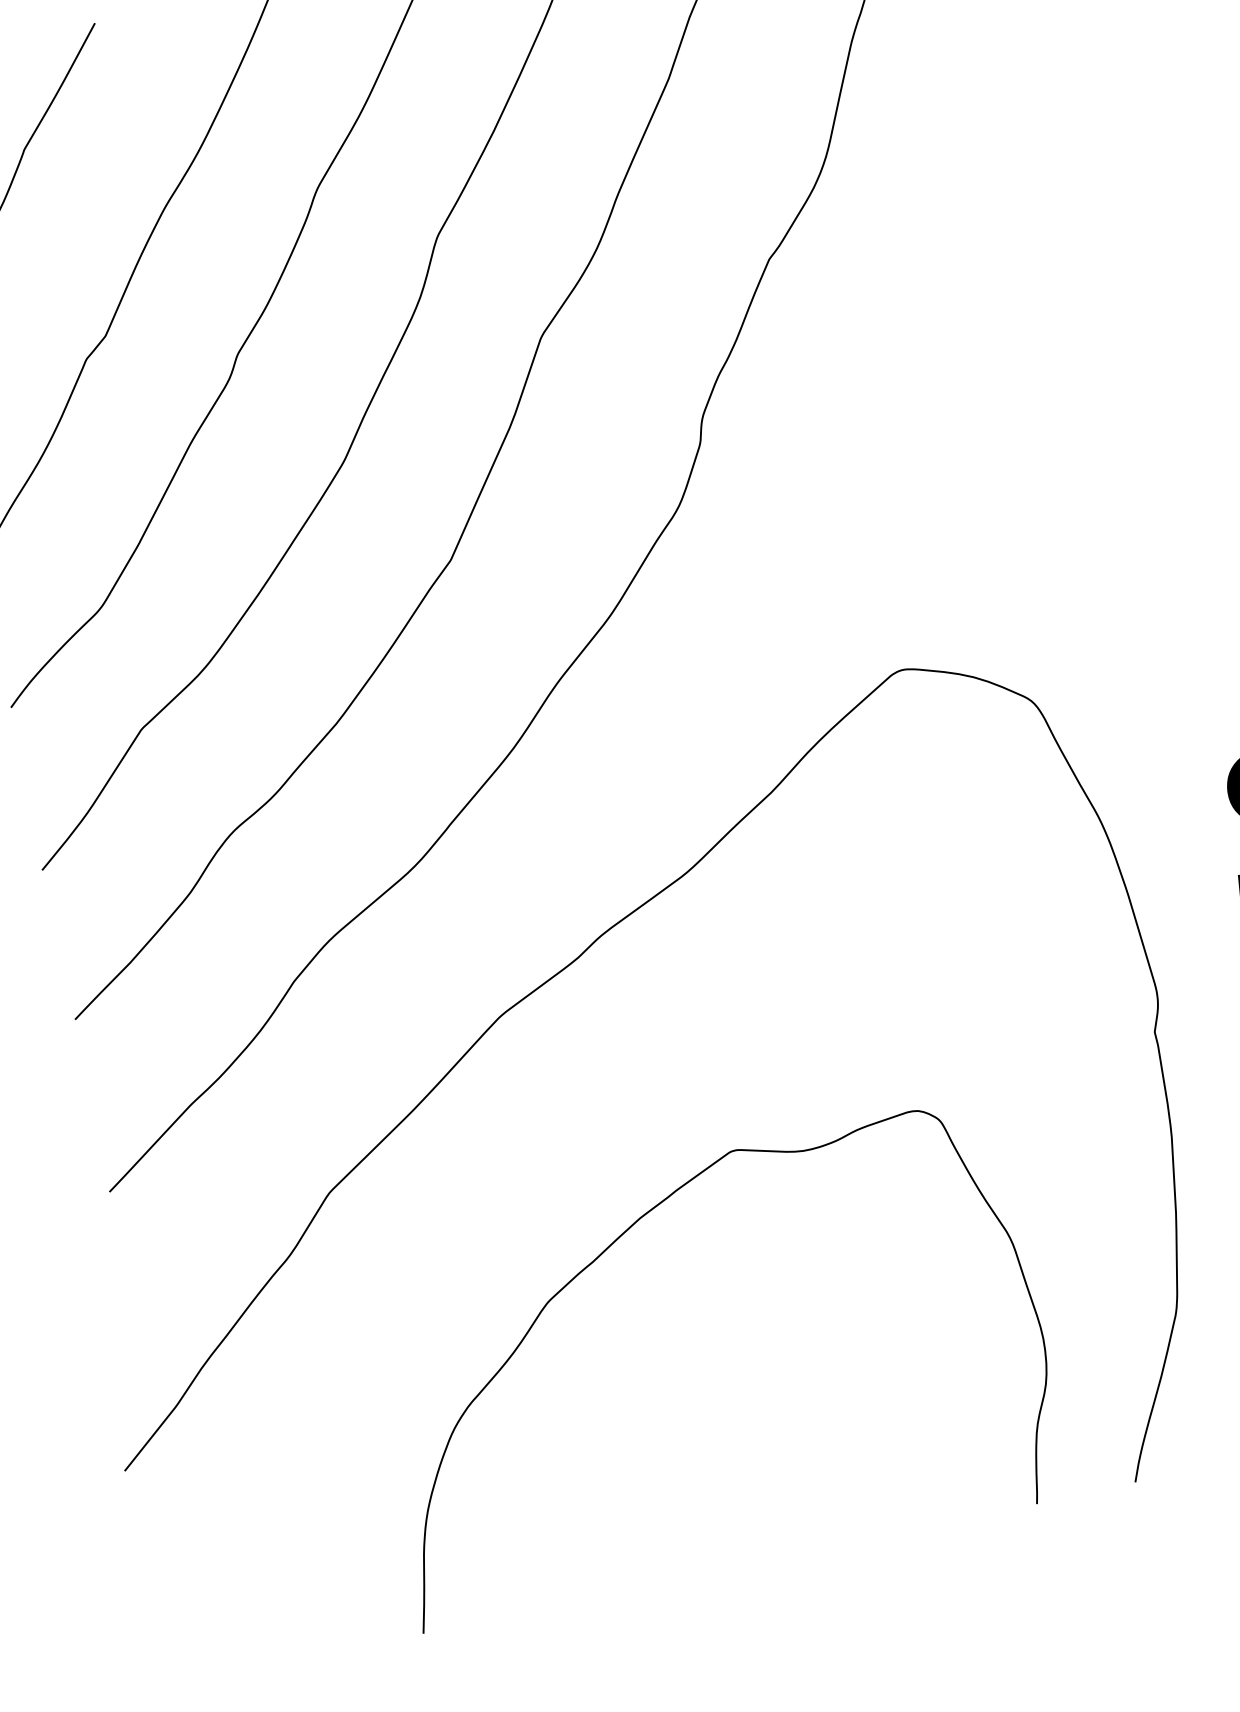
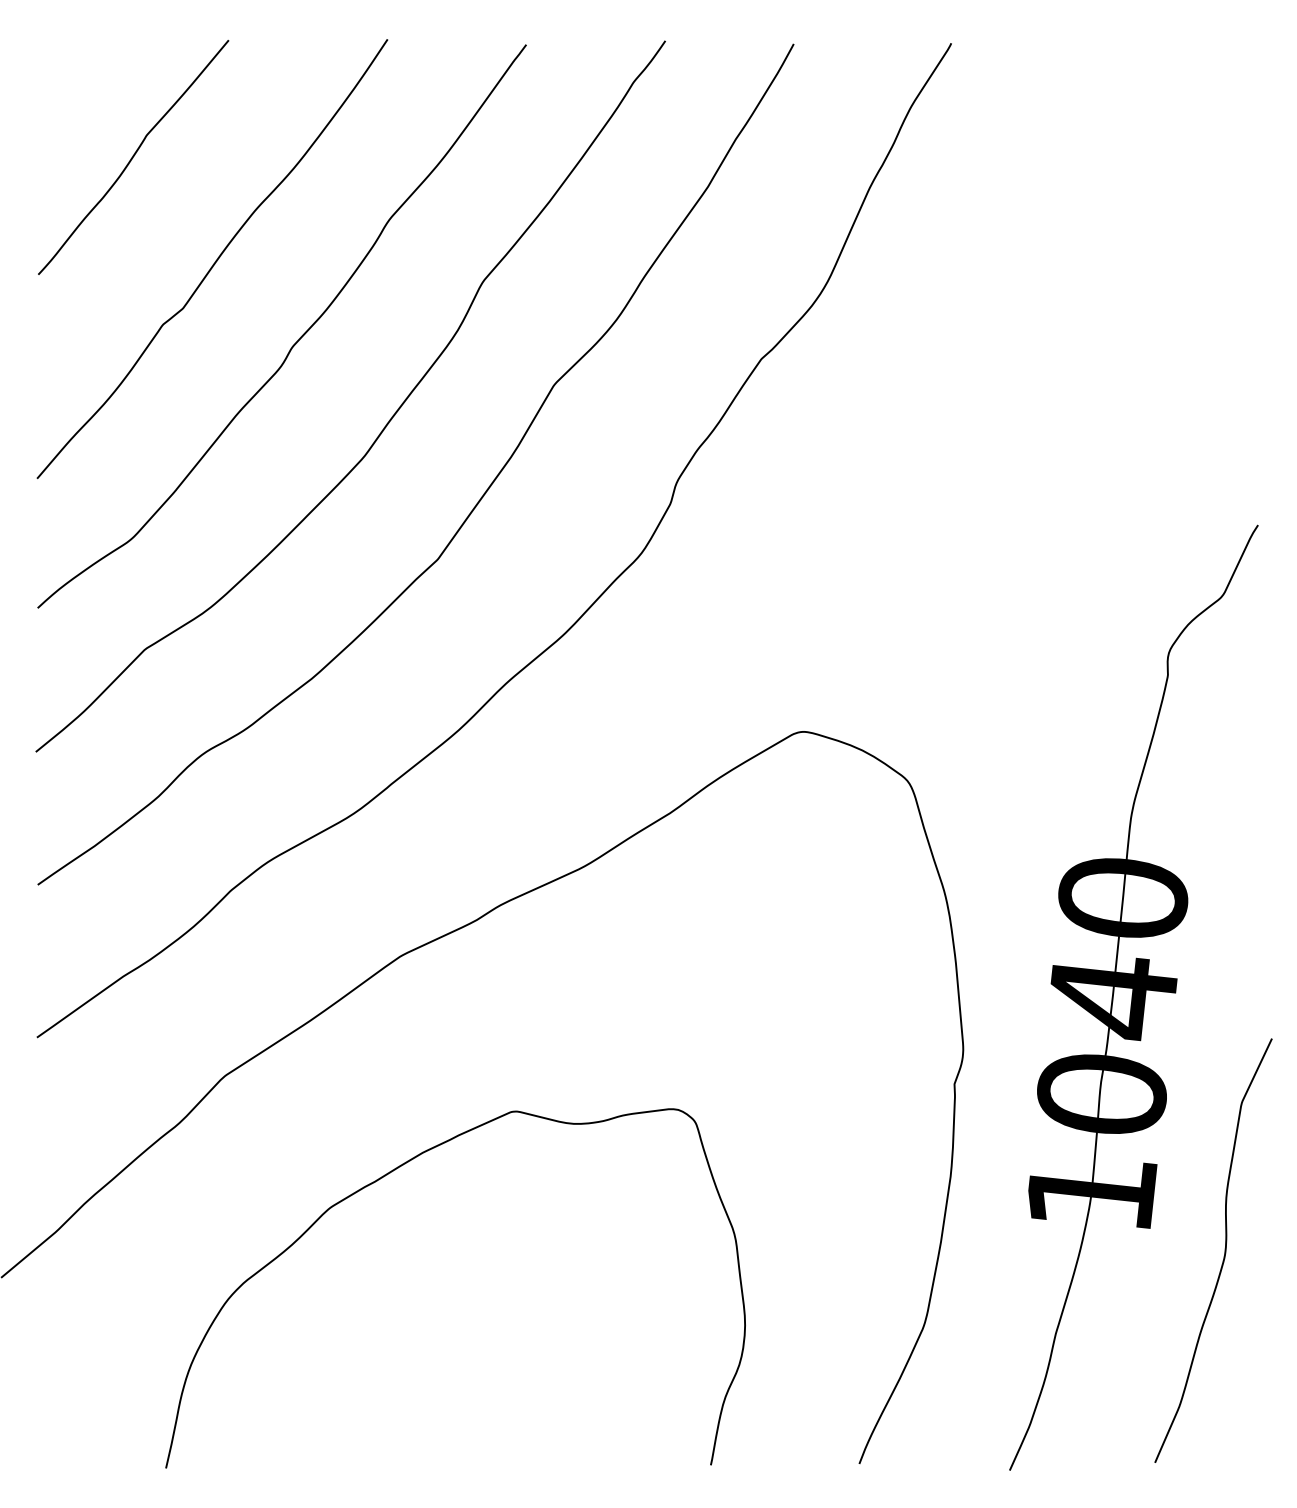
curve: (605, 1252) -> (387, 1175), moved

